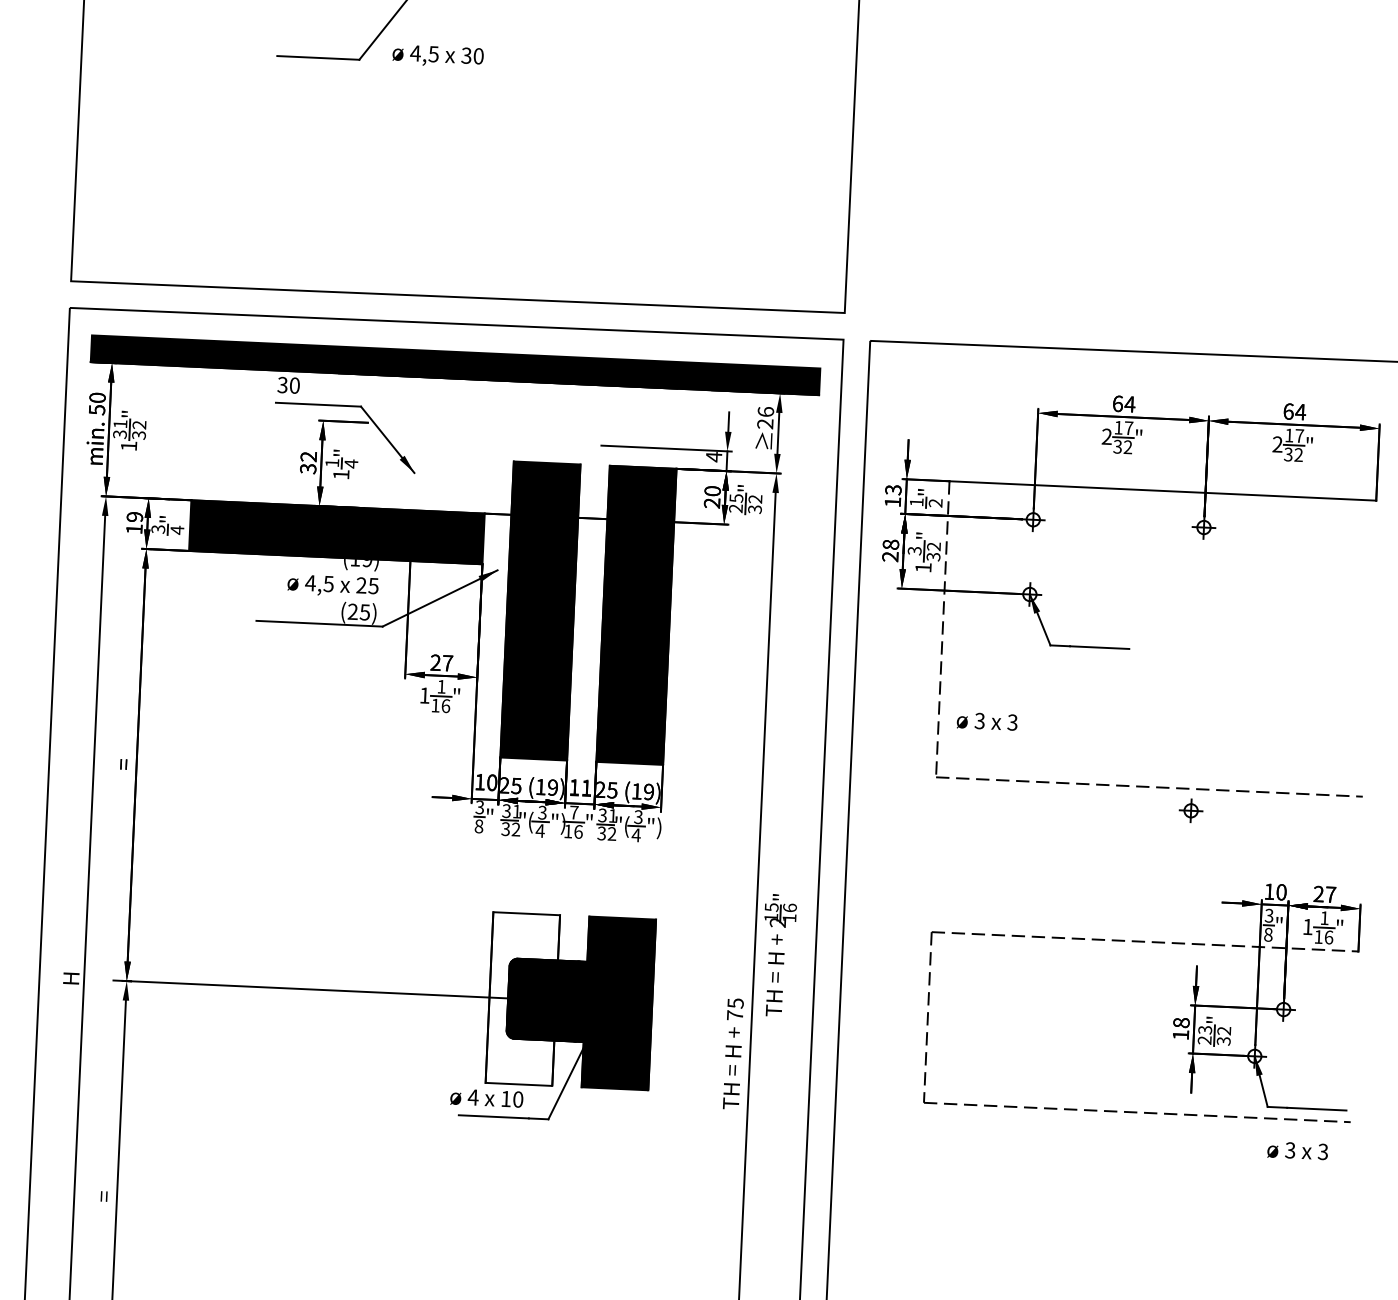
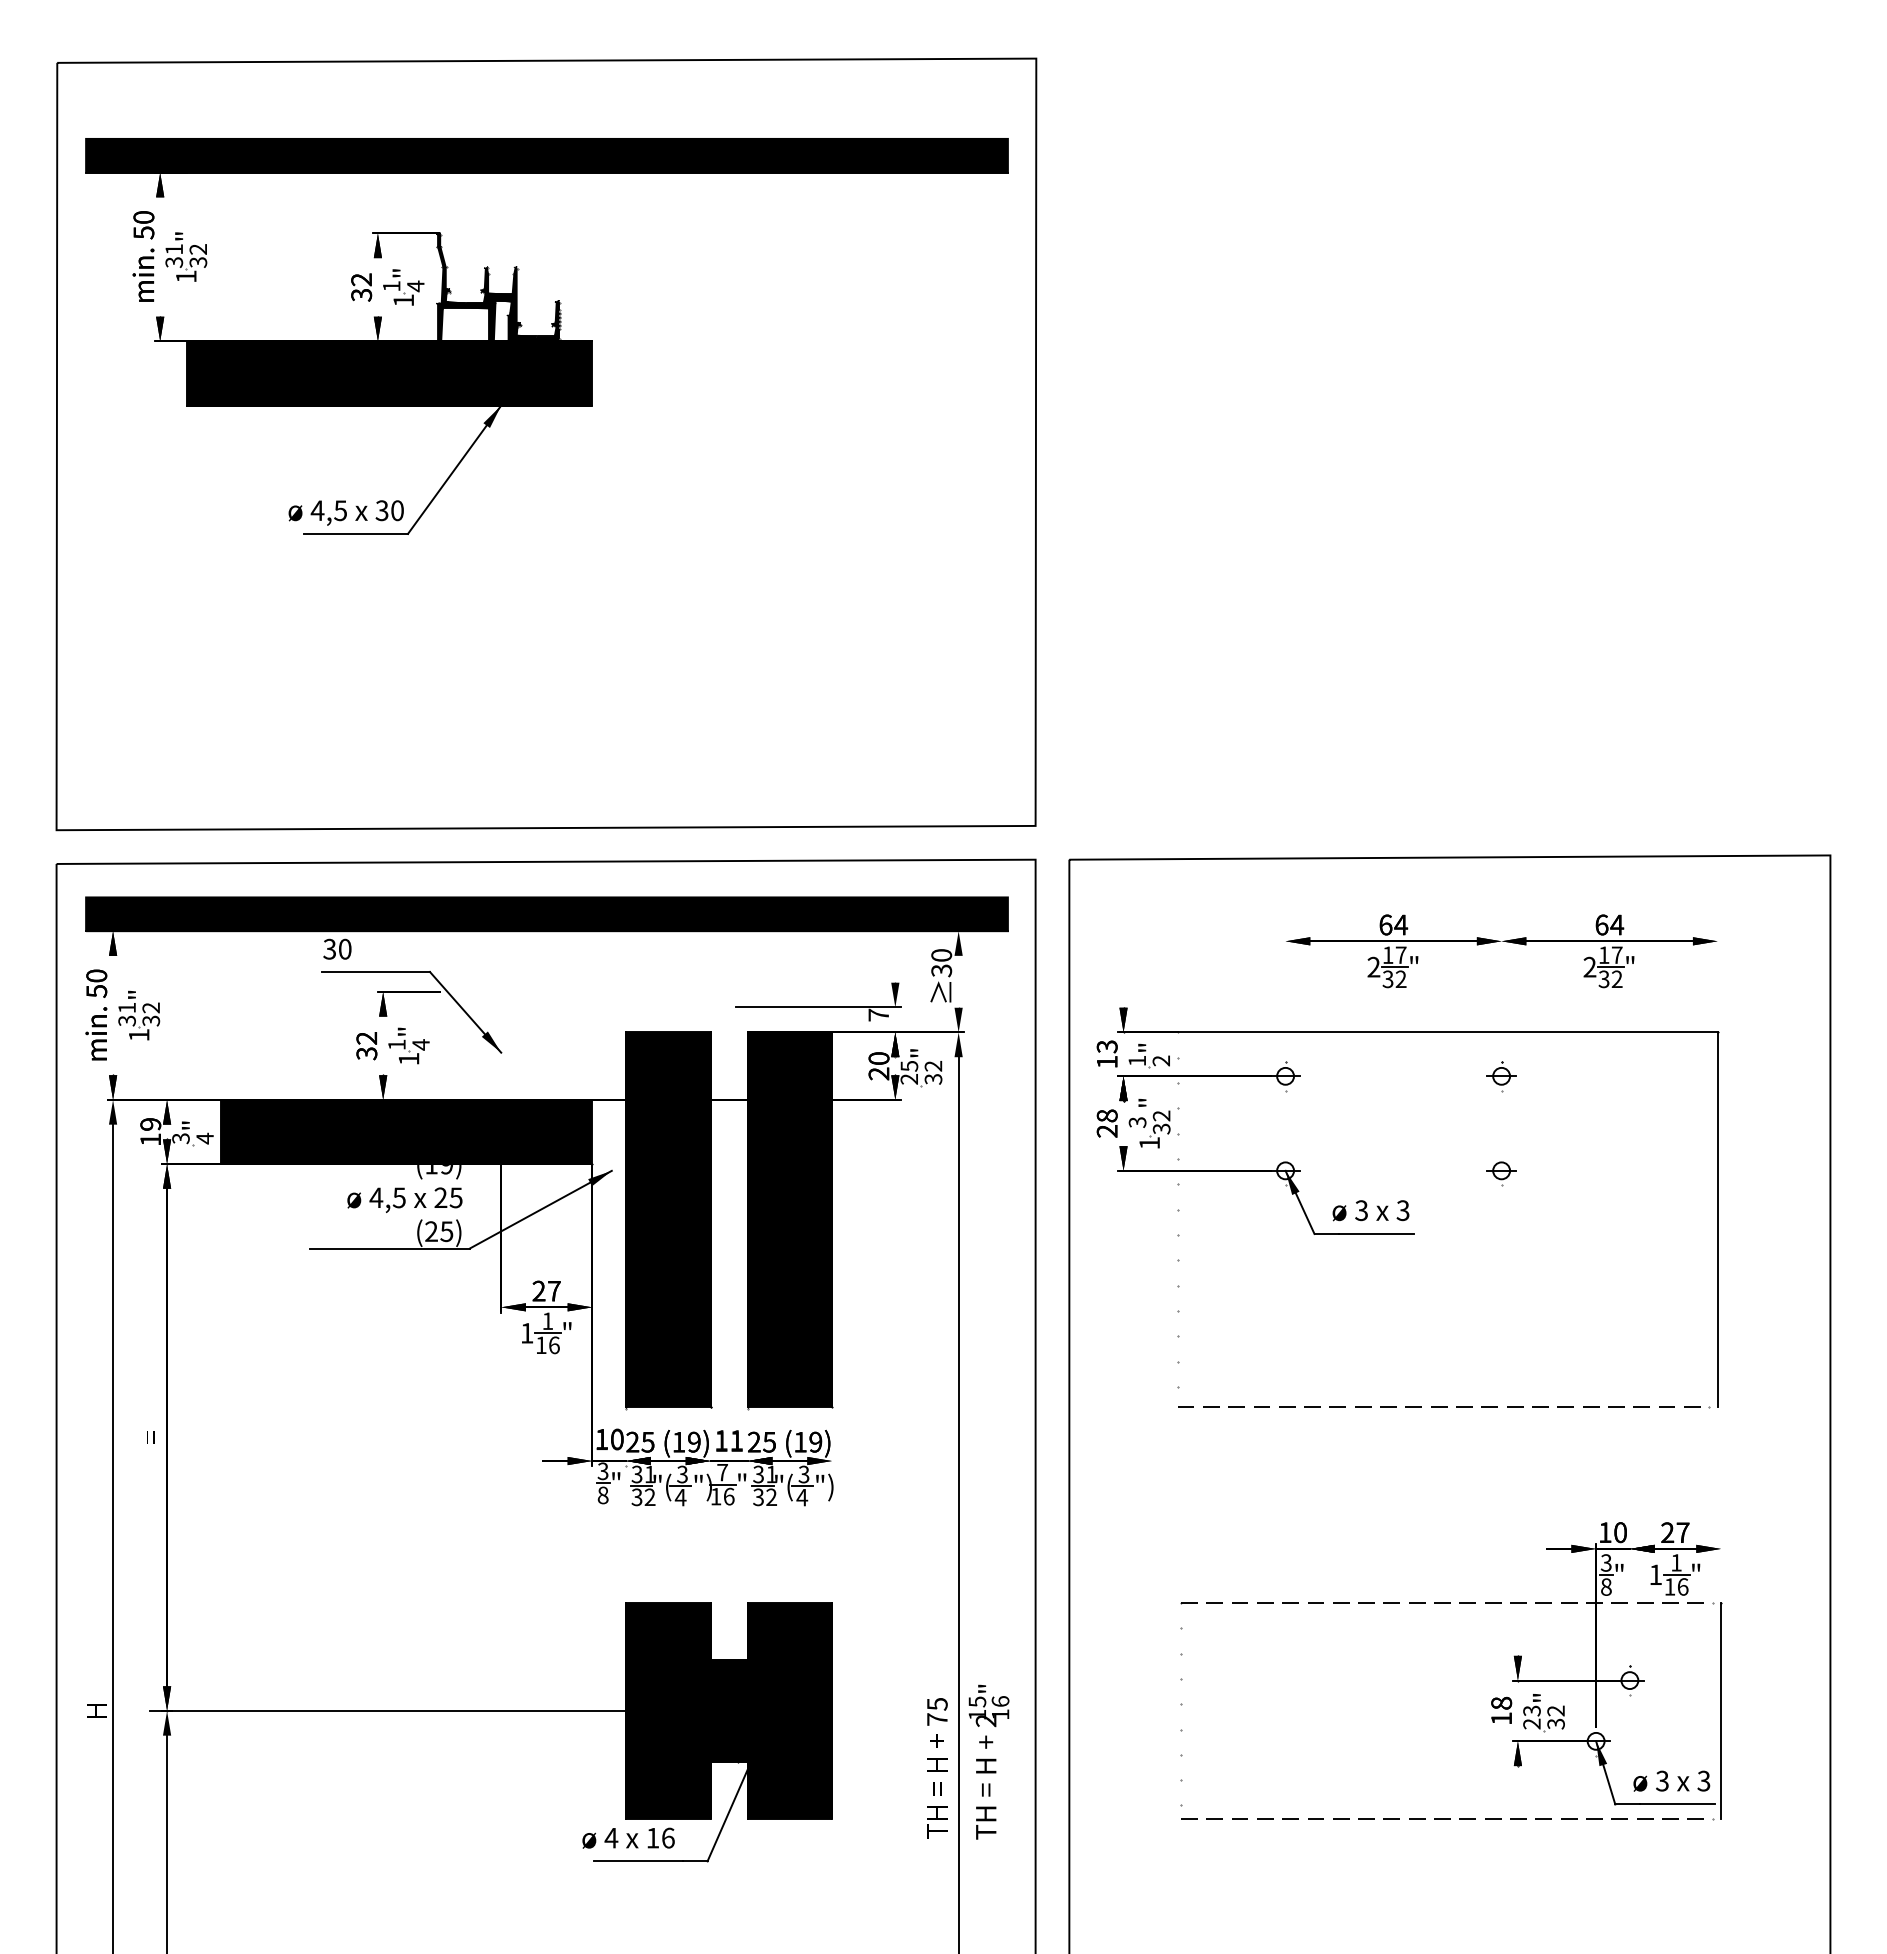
text: (437, 55) -> (345, 512), moved
text: (765, 418) -> (941, 963), 26 -> 30
text: (713, 457) -> (878, 1015), 4 -> 7
line: (1369, 648) -> (1717, 1219), added
text: (986, 721) -> (1370, 1210), moved
part: (1190, 812) -> (1501, 1173), moved
part: (778, 954) -> (988, 1761), moved
fill: (522, 998) -> (668, 1710), added
line: (1354, 1036) -> (1721, 1710), added
text: (518, 1099) -> (668, 1837), 10 -> 16
text: (1297, 1150) -> (1671, 1780), moved

